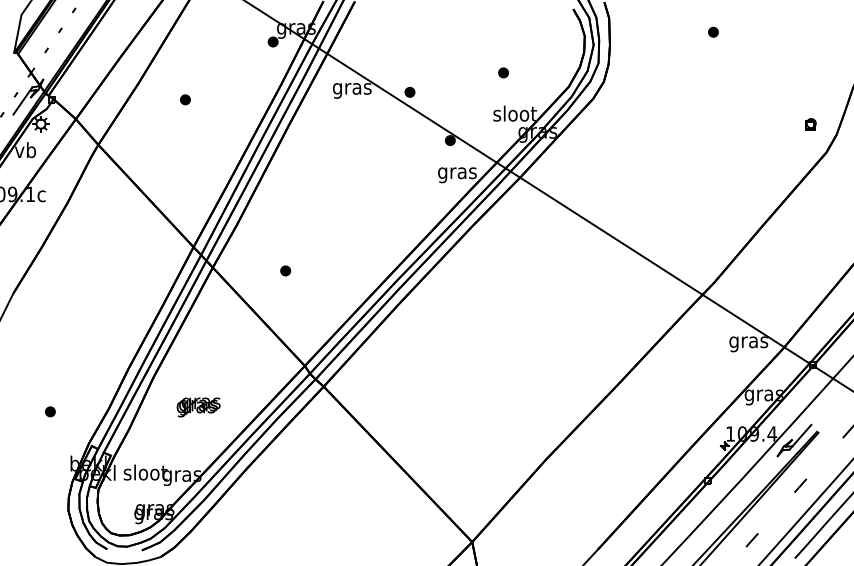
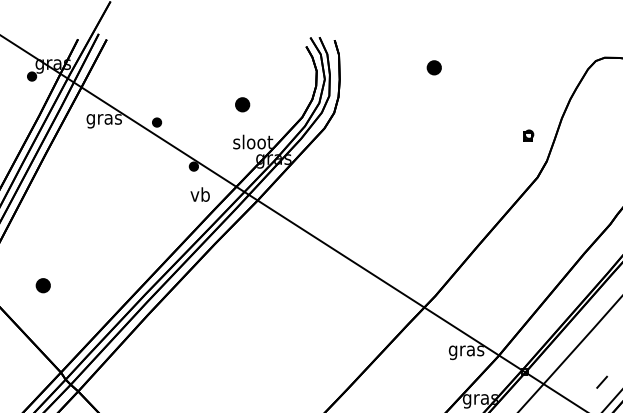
part: (713, 31) -> (434, 66), size x1.6
part: (503, 72) -> (242, 104), size x1.6
part: (810, 124) -> (528, 135), moved
text: (457, 173) -> (200, 196), gras -> vb
part: (285, 270) -> (43, 285), size x1.6

